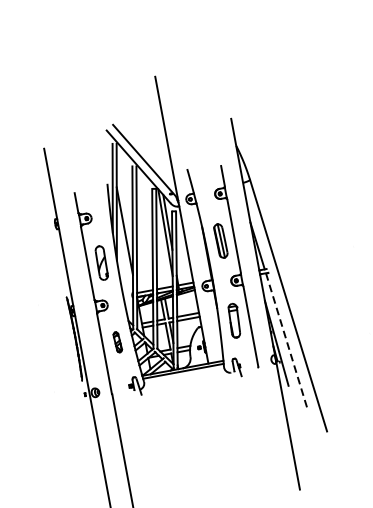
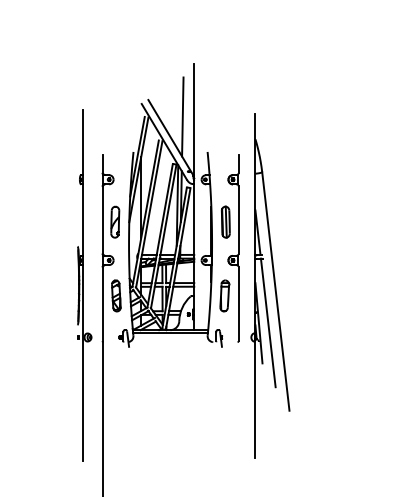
line: (153, 135) -> (182, 116), added
line: (286, 340) -> (268, 322), dashed -> solid
part: (117, 341) -> (116, 295), size x1.67

